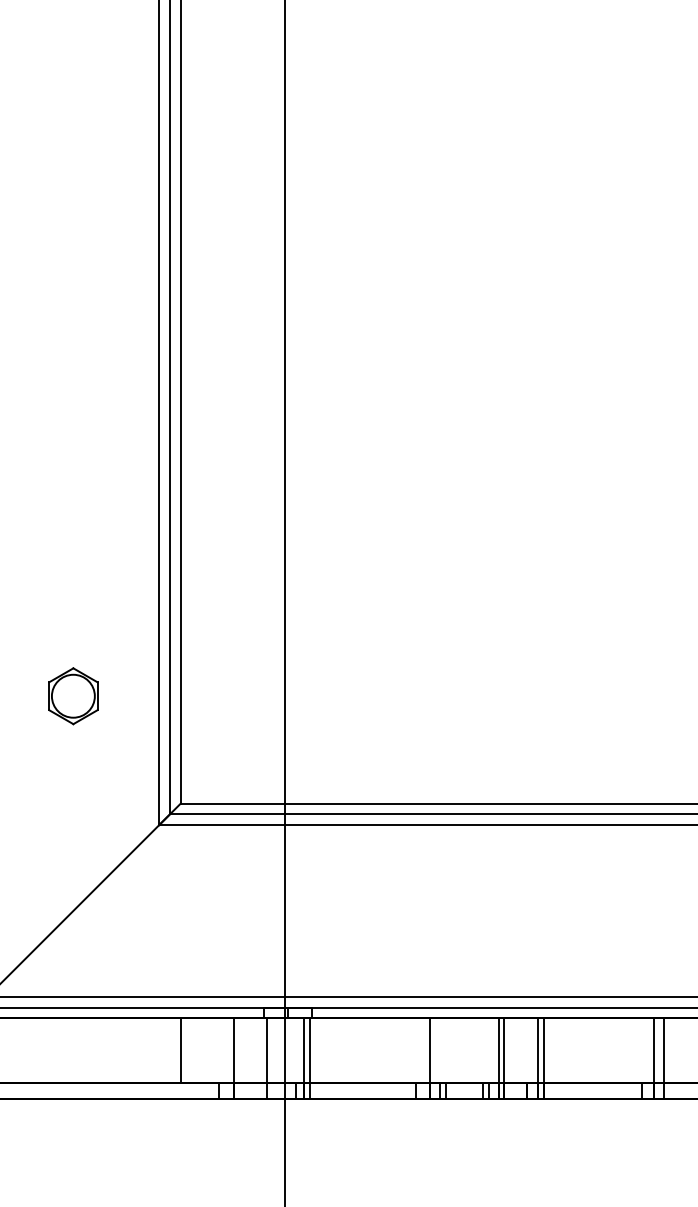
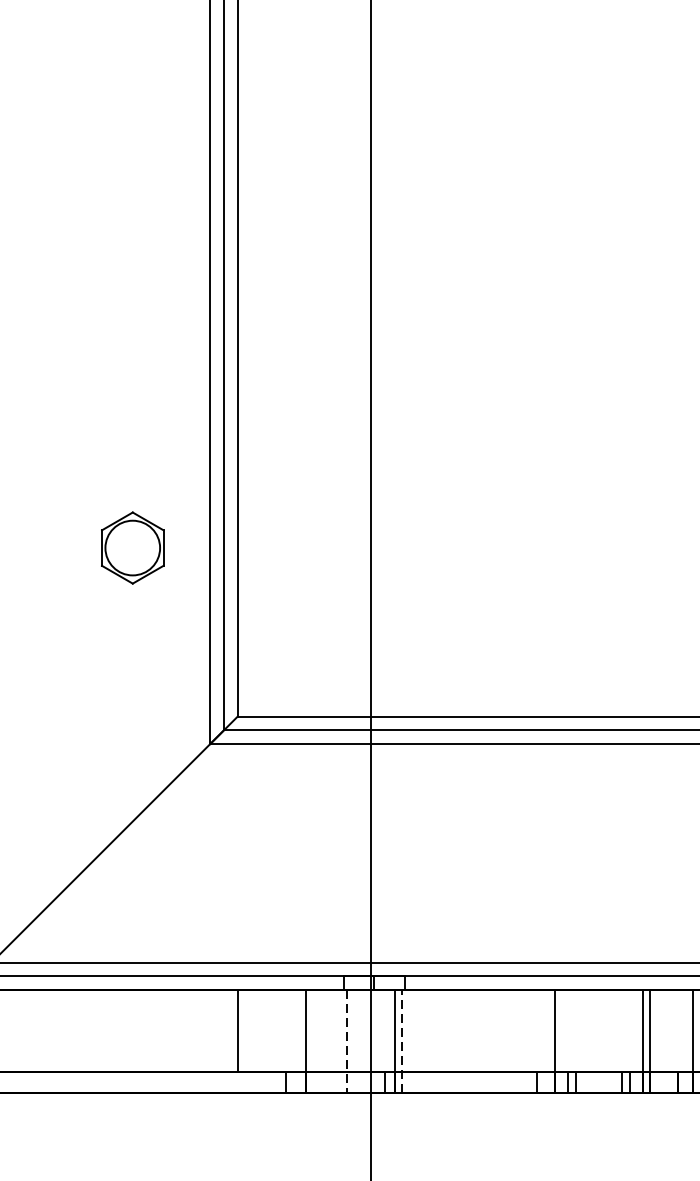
part: (73, 696) -> (132, 548), moved
line: (309, 1058) -> (401, 1041), solid -> dashed
line: (266, 1059) -> (346, 1042), solid -> dashed

